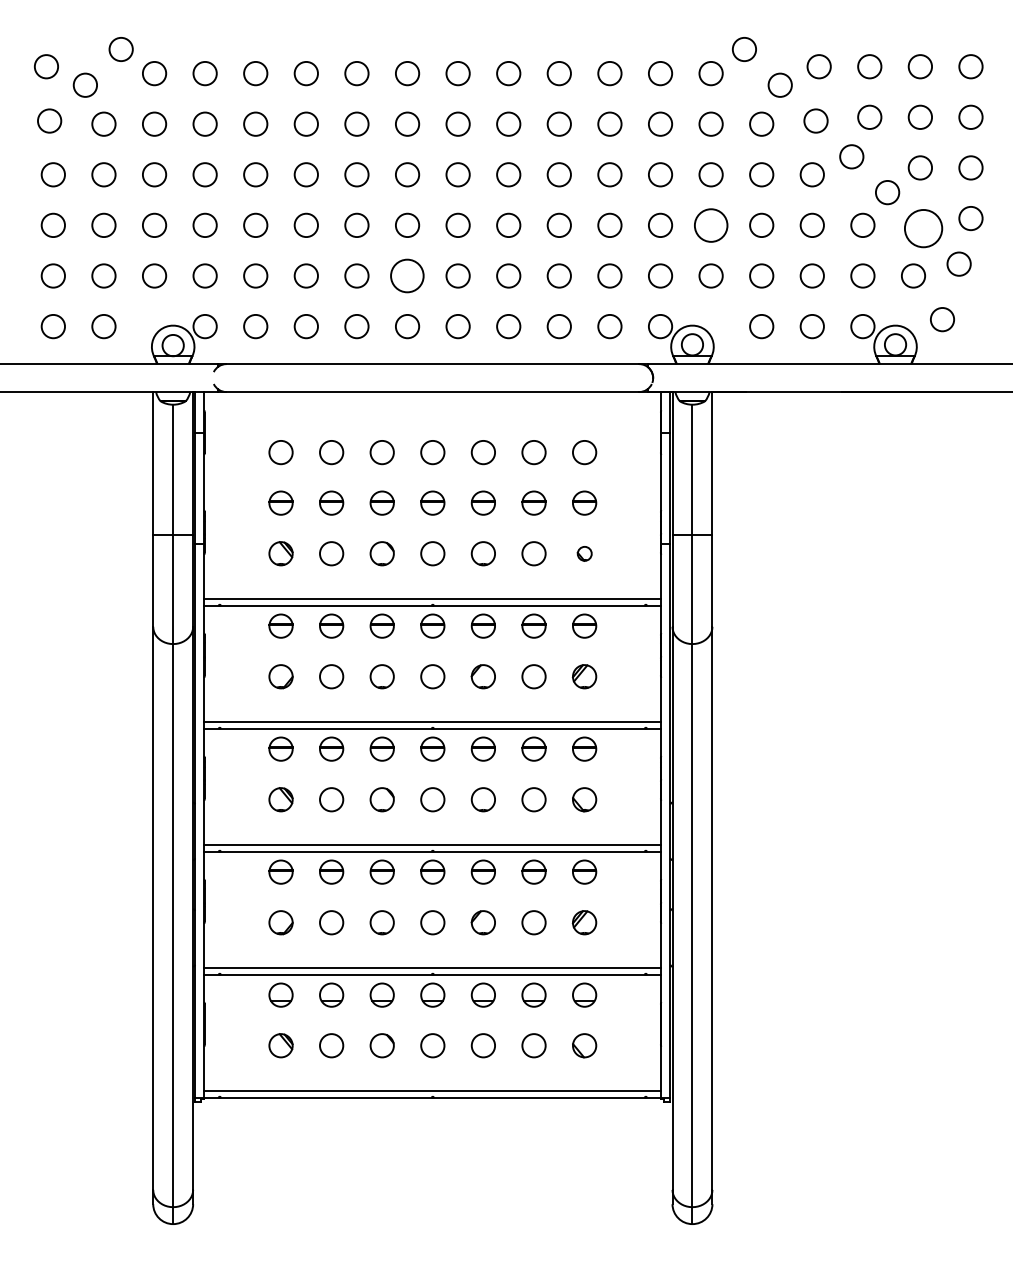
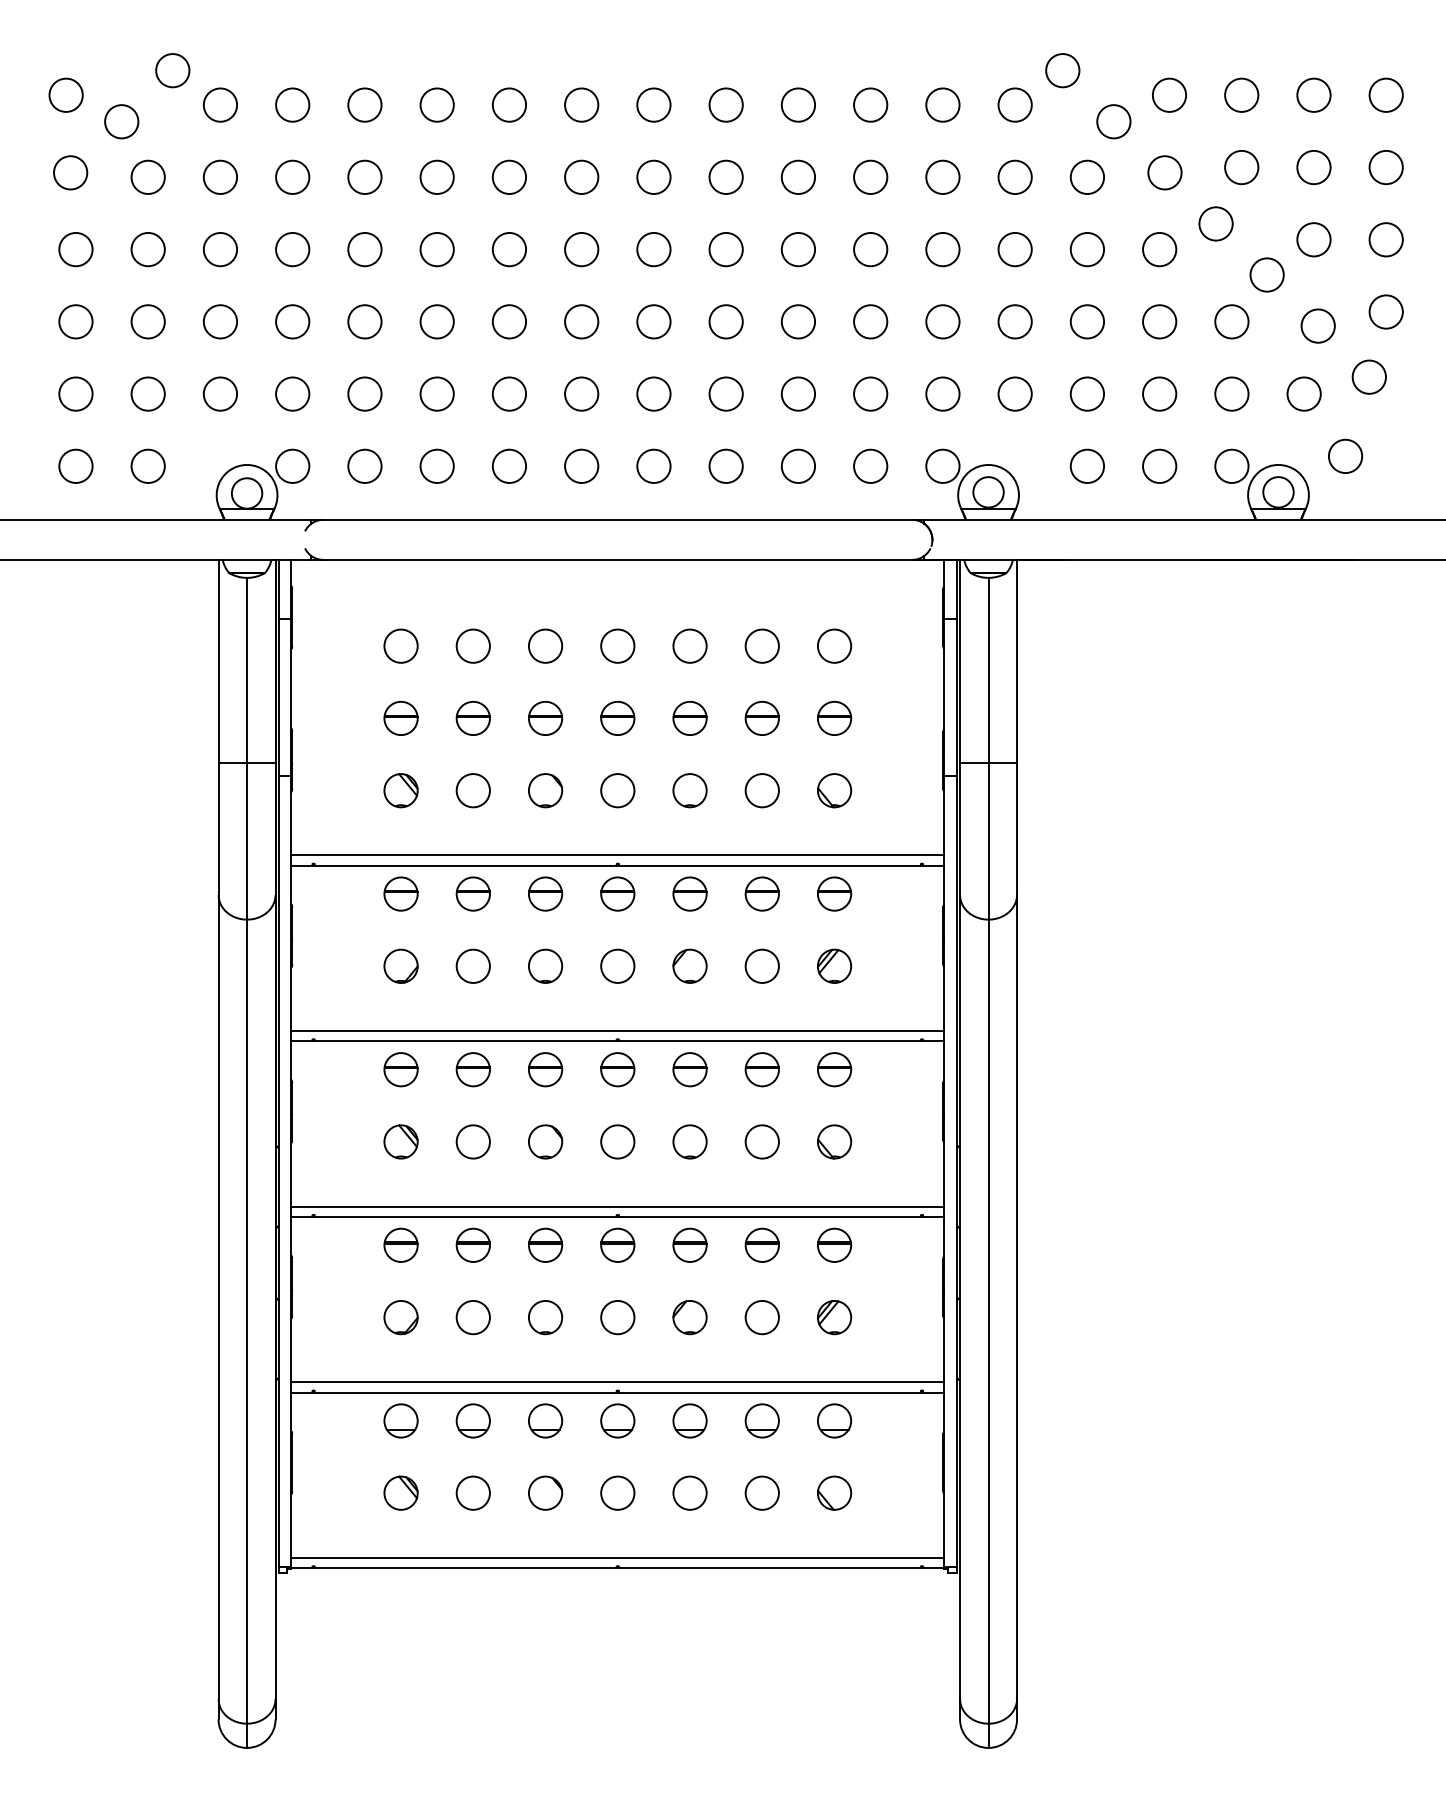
circle: (710, 224) -> (1014, 320), size x0.71
circle: (922, 227) -> (1317, 324), size x0.62
circle: (407, 275) -> (581, 393), size x0.71
part: (584, 553) -> (834, 790), size x1.67

